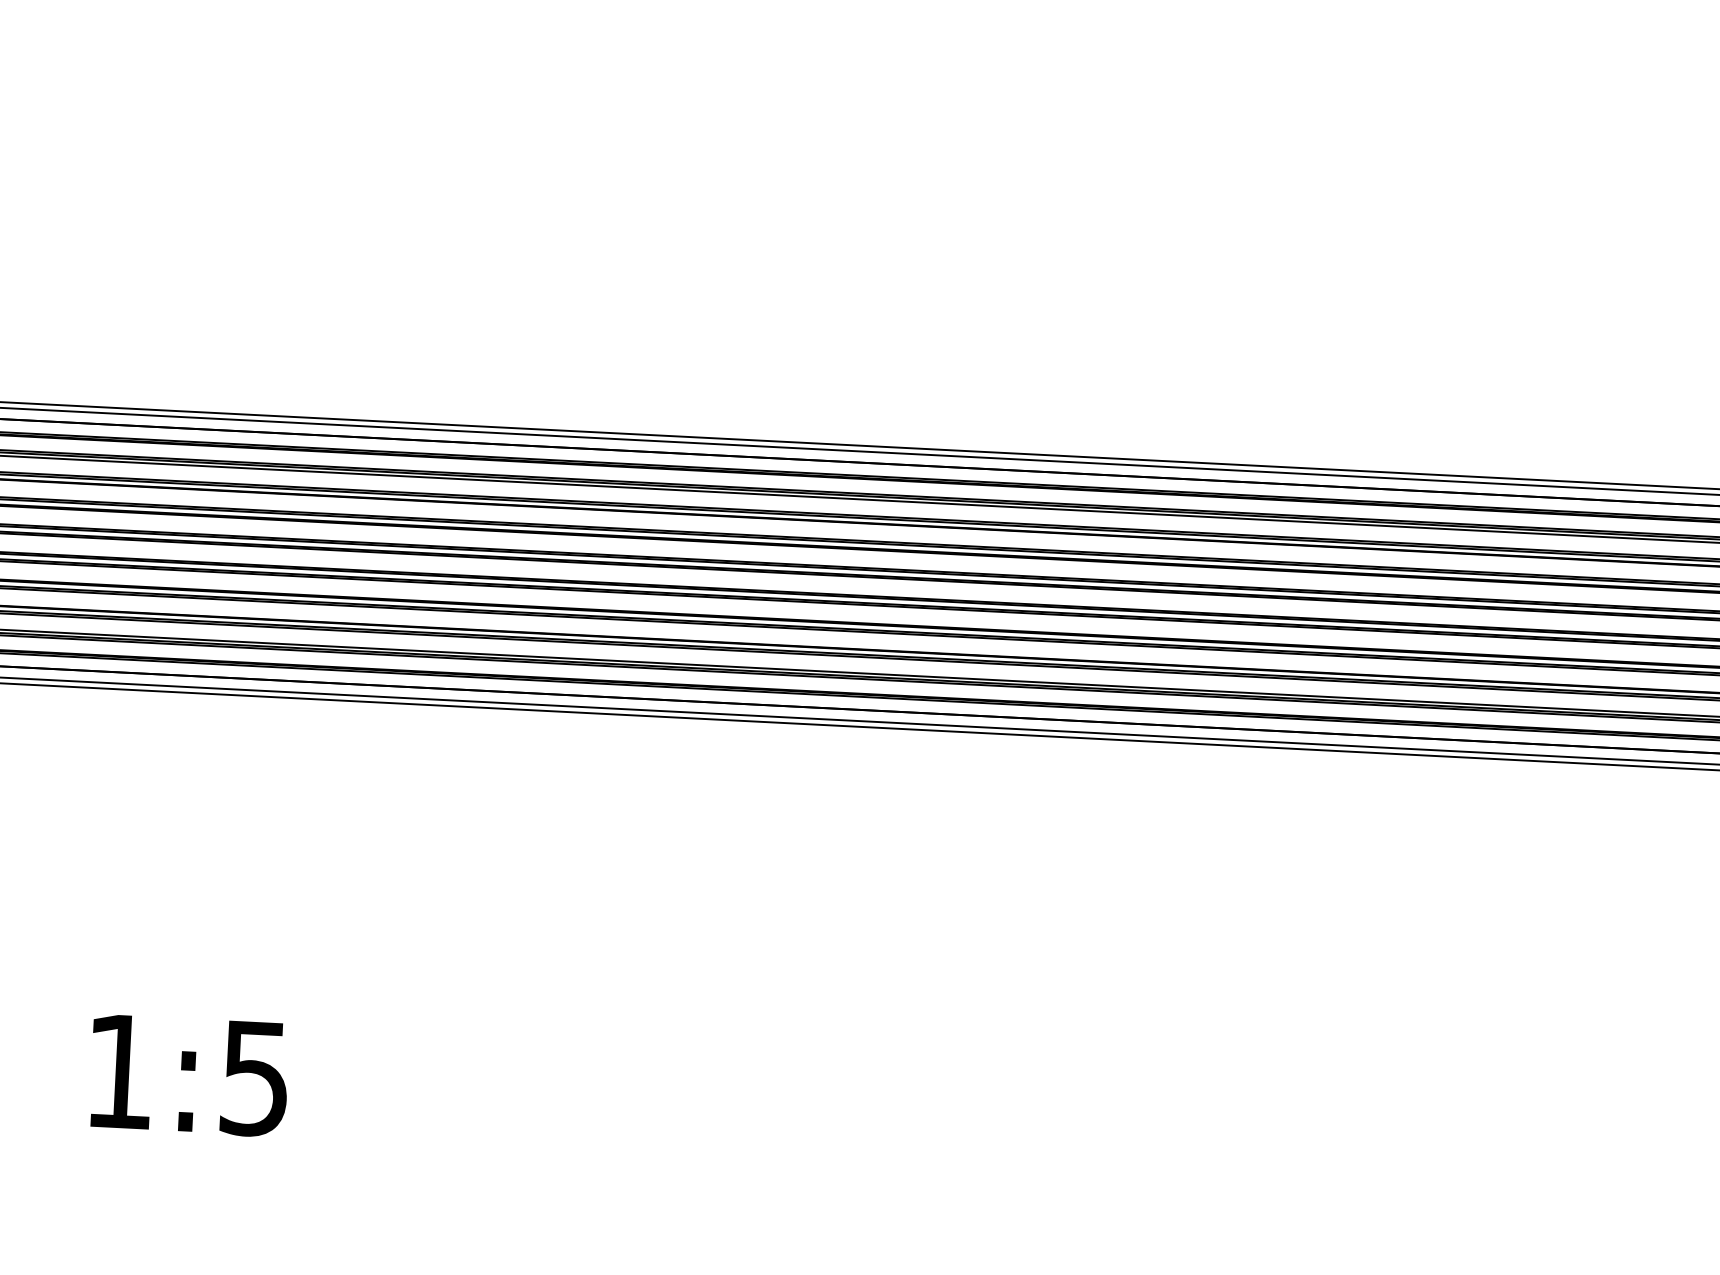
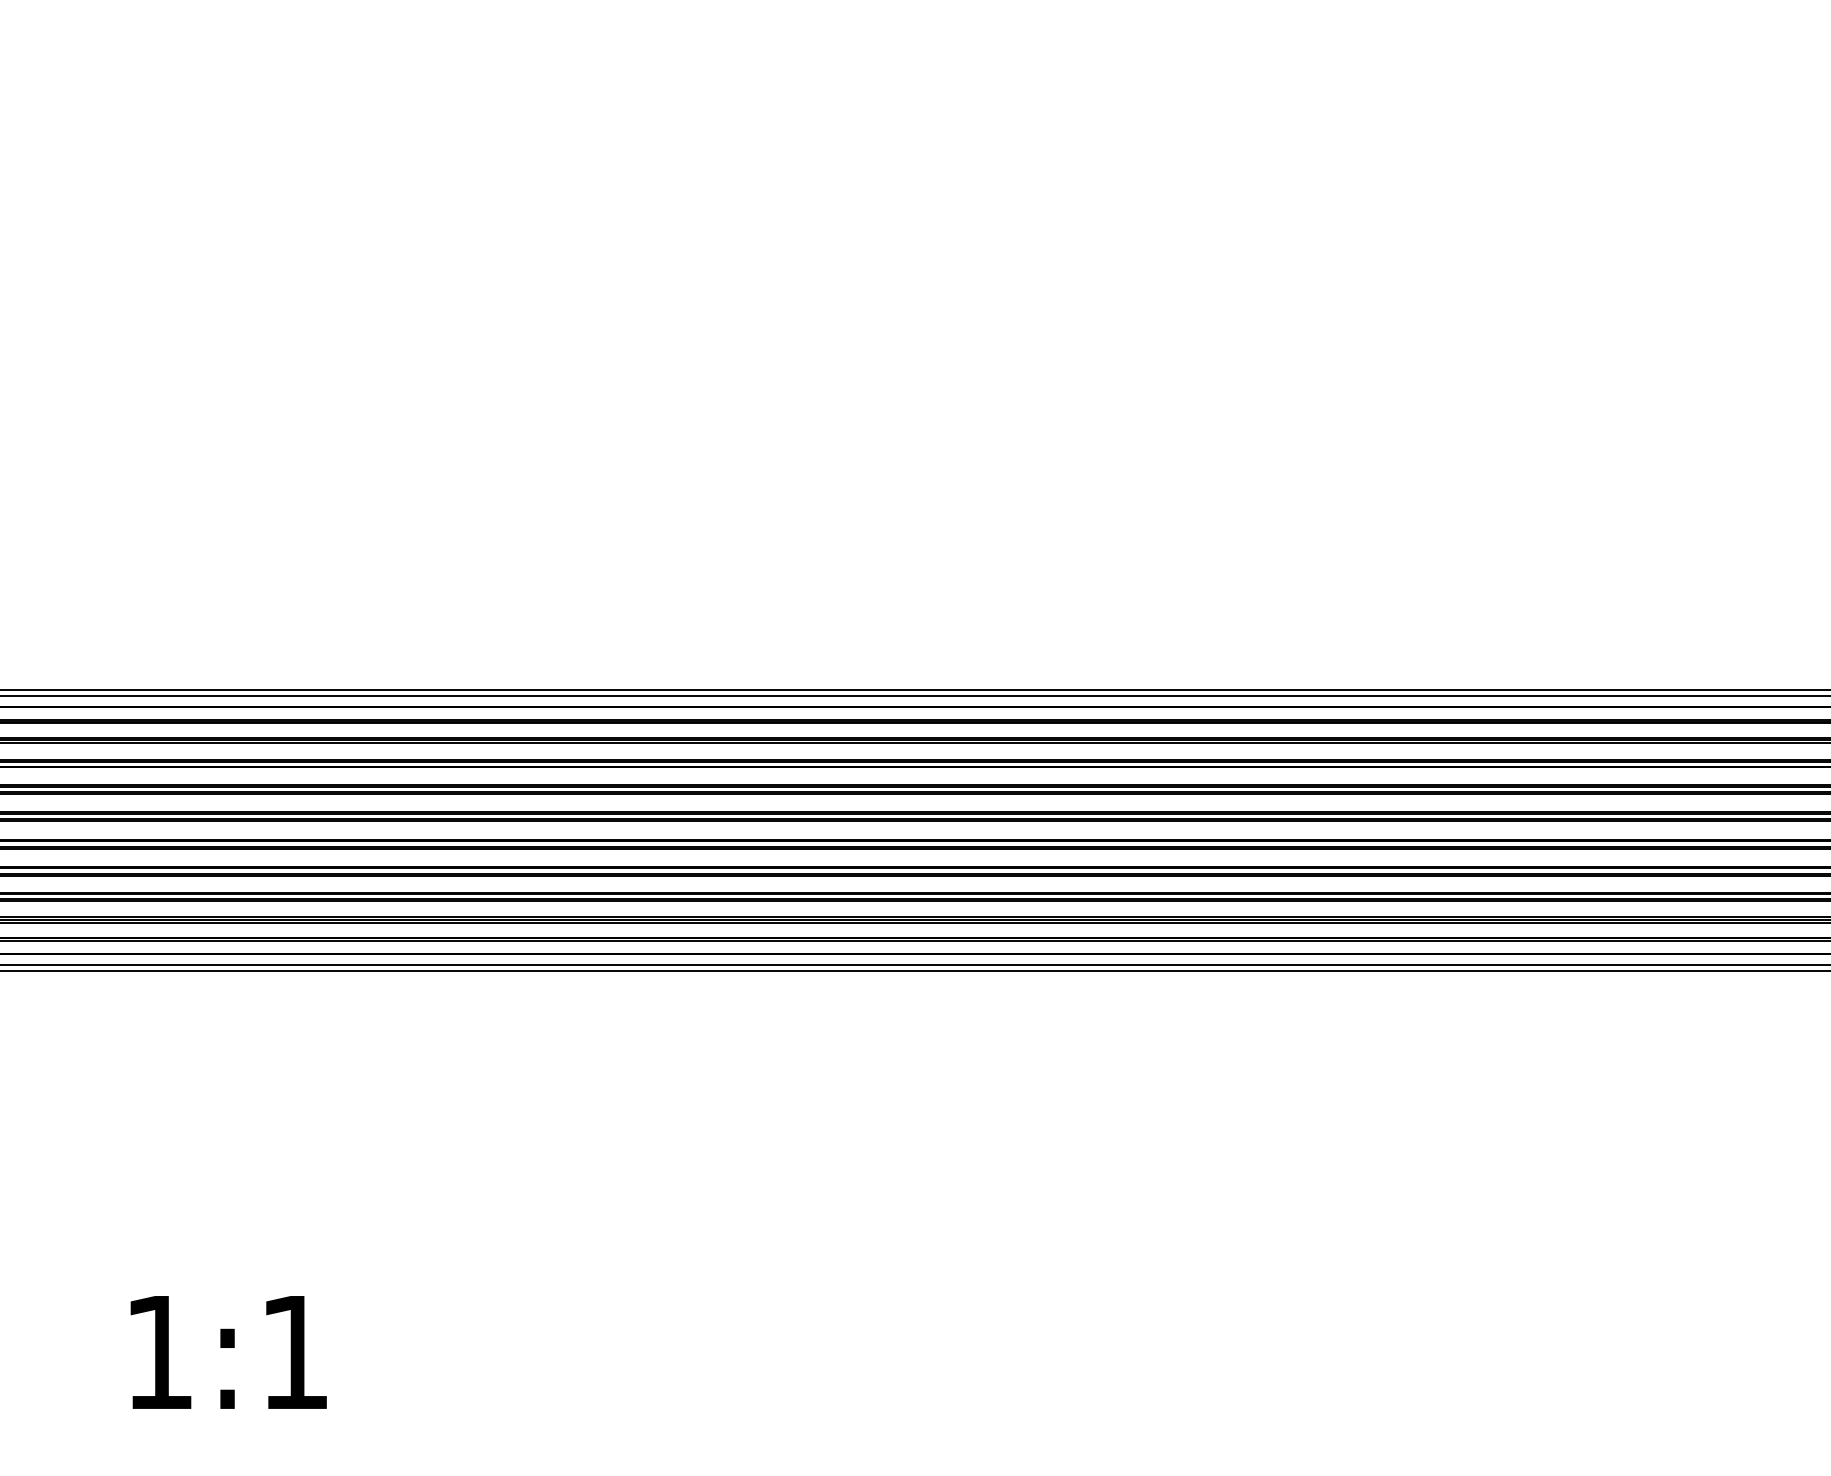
text: (254, 1079) -> (294, 1353), 1:5 -> 1:1

